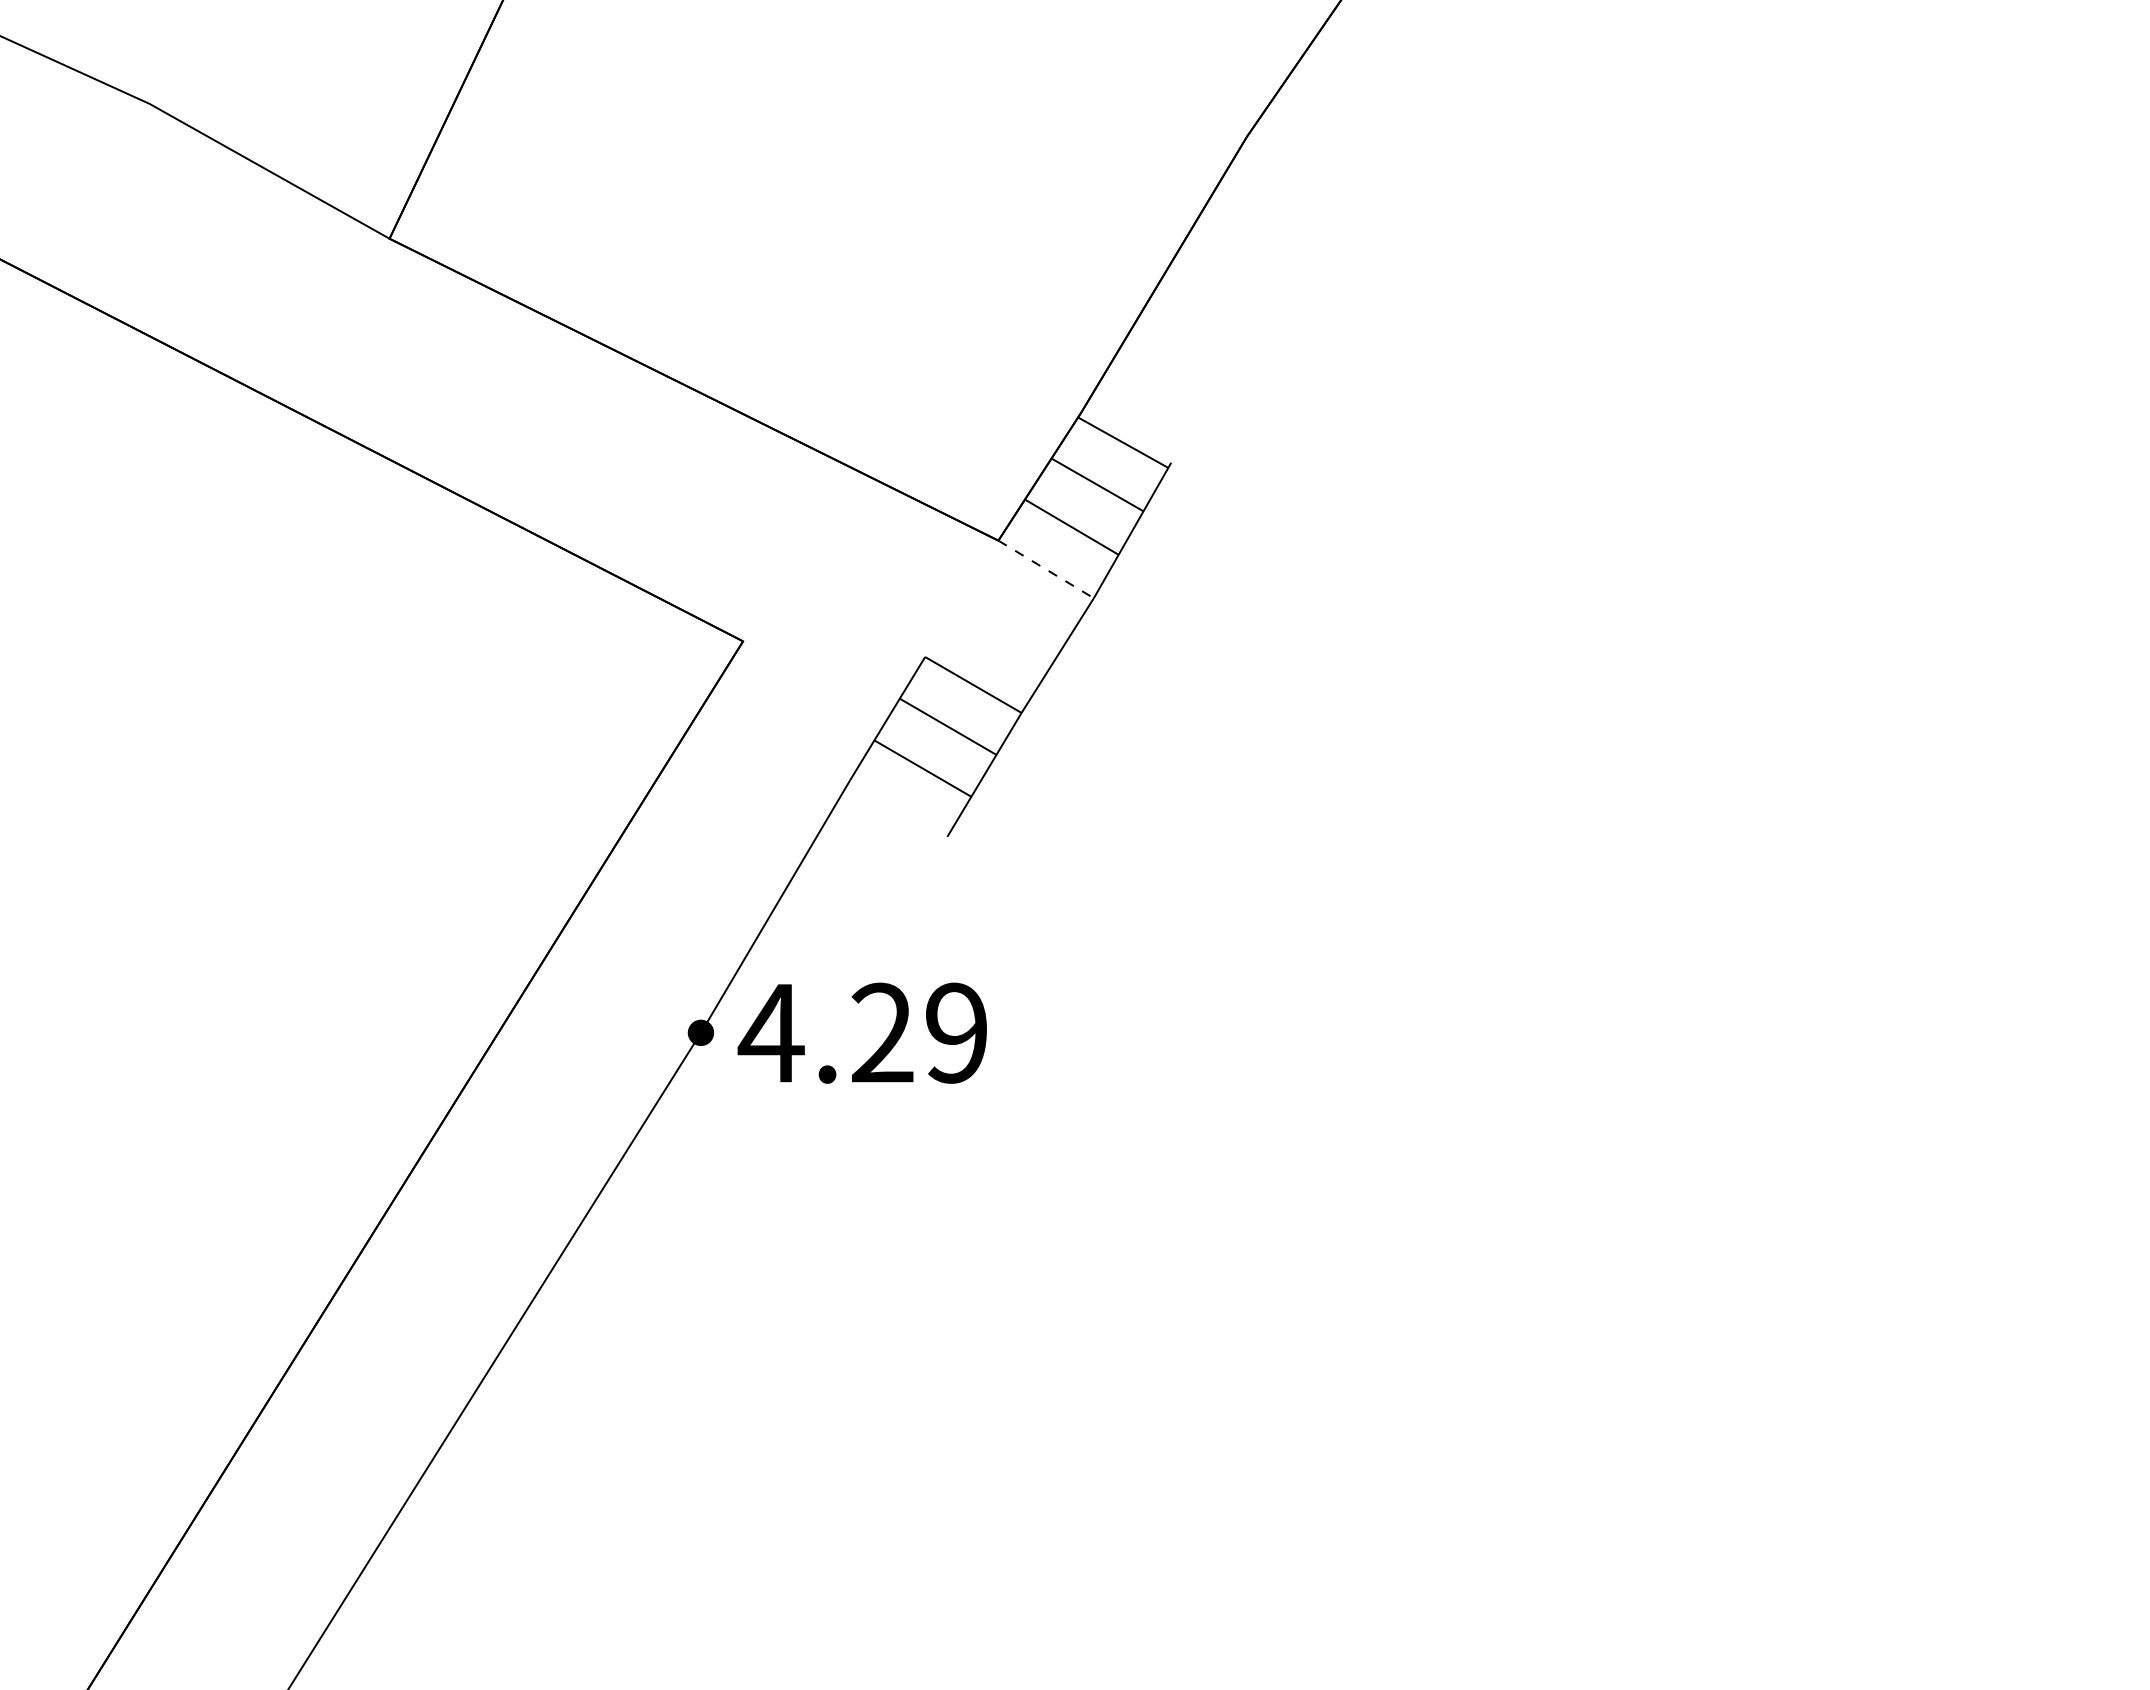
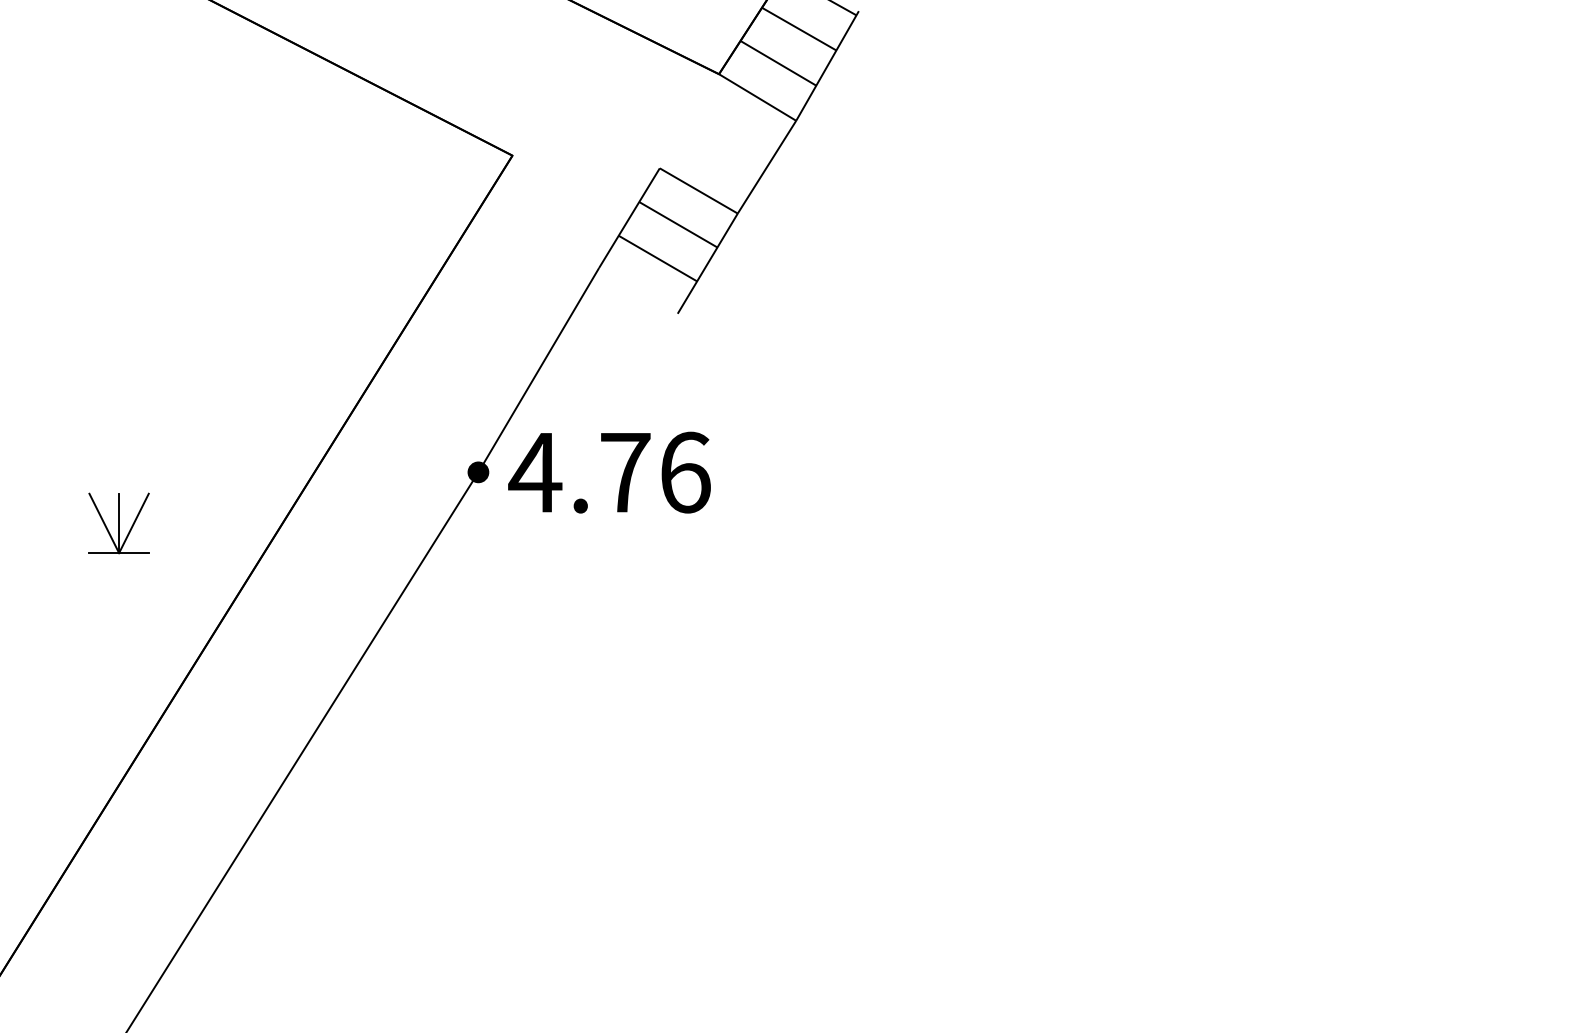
line: (1046, 569) -> (757, 97), dashed -> solid
text: (919, 1032) -> (655, 472), 4.29 -> 4.76
part: (256, 1095) -> (118, 523), added

